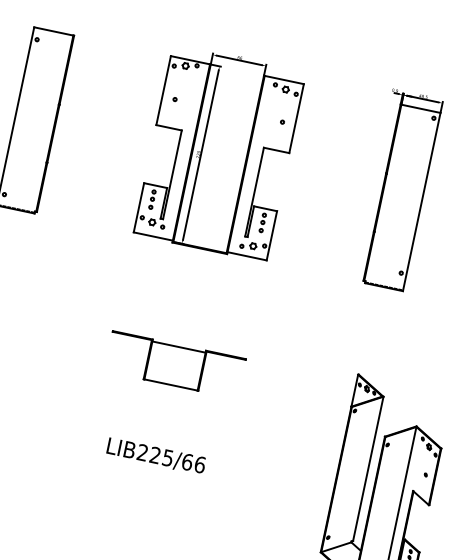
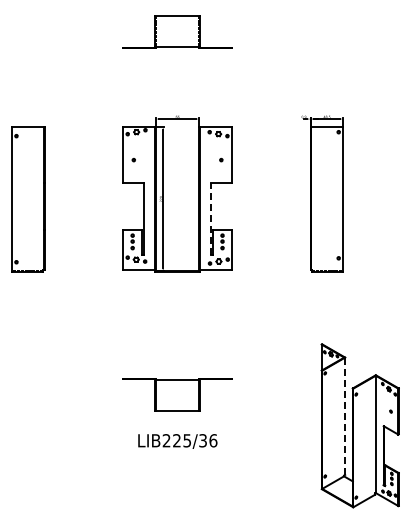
line: (255, 191) -> (211, 218), solid -> dashed
part: (175, 364) -> (177, 394), moved
text: (188, 461) -> (203, 440), LIB225/66 -> LIB225/36
line: (368, 469) -> (345, 416), solid -> dashed

